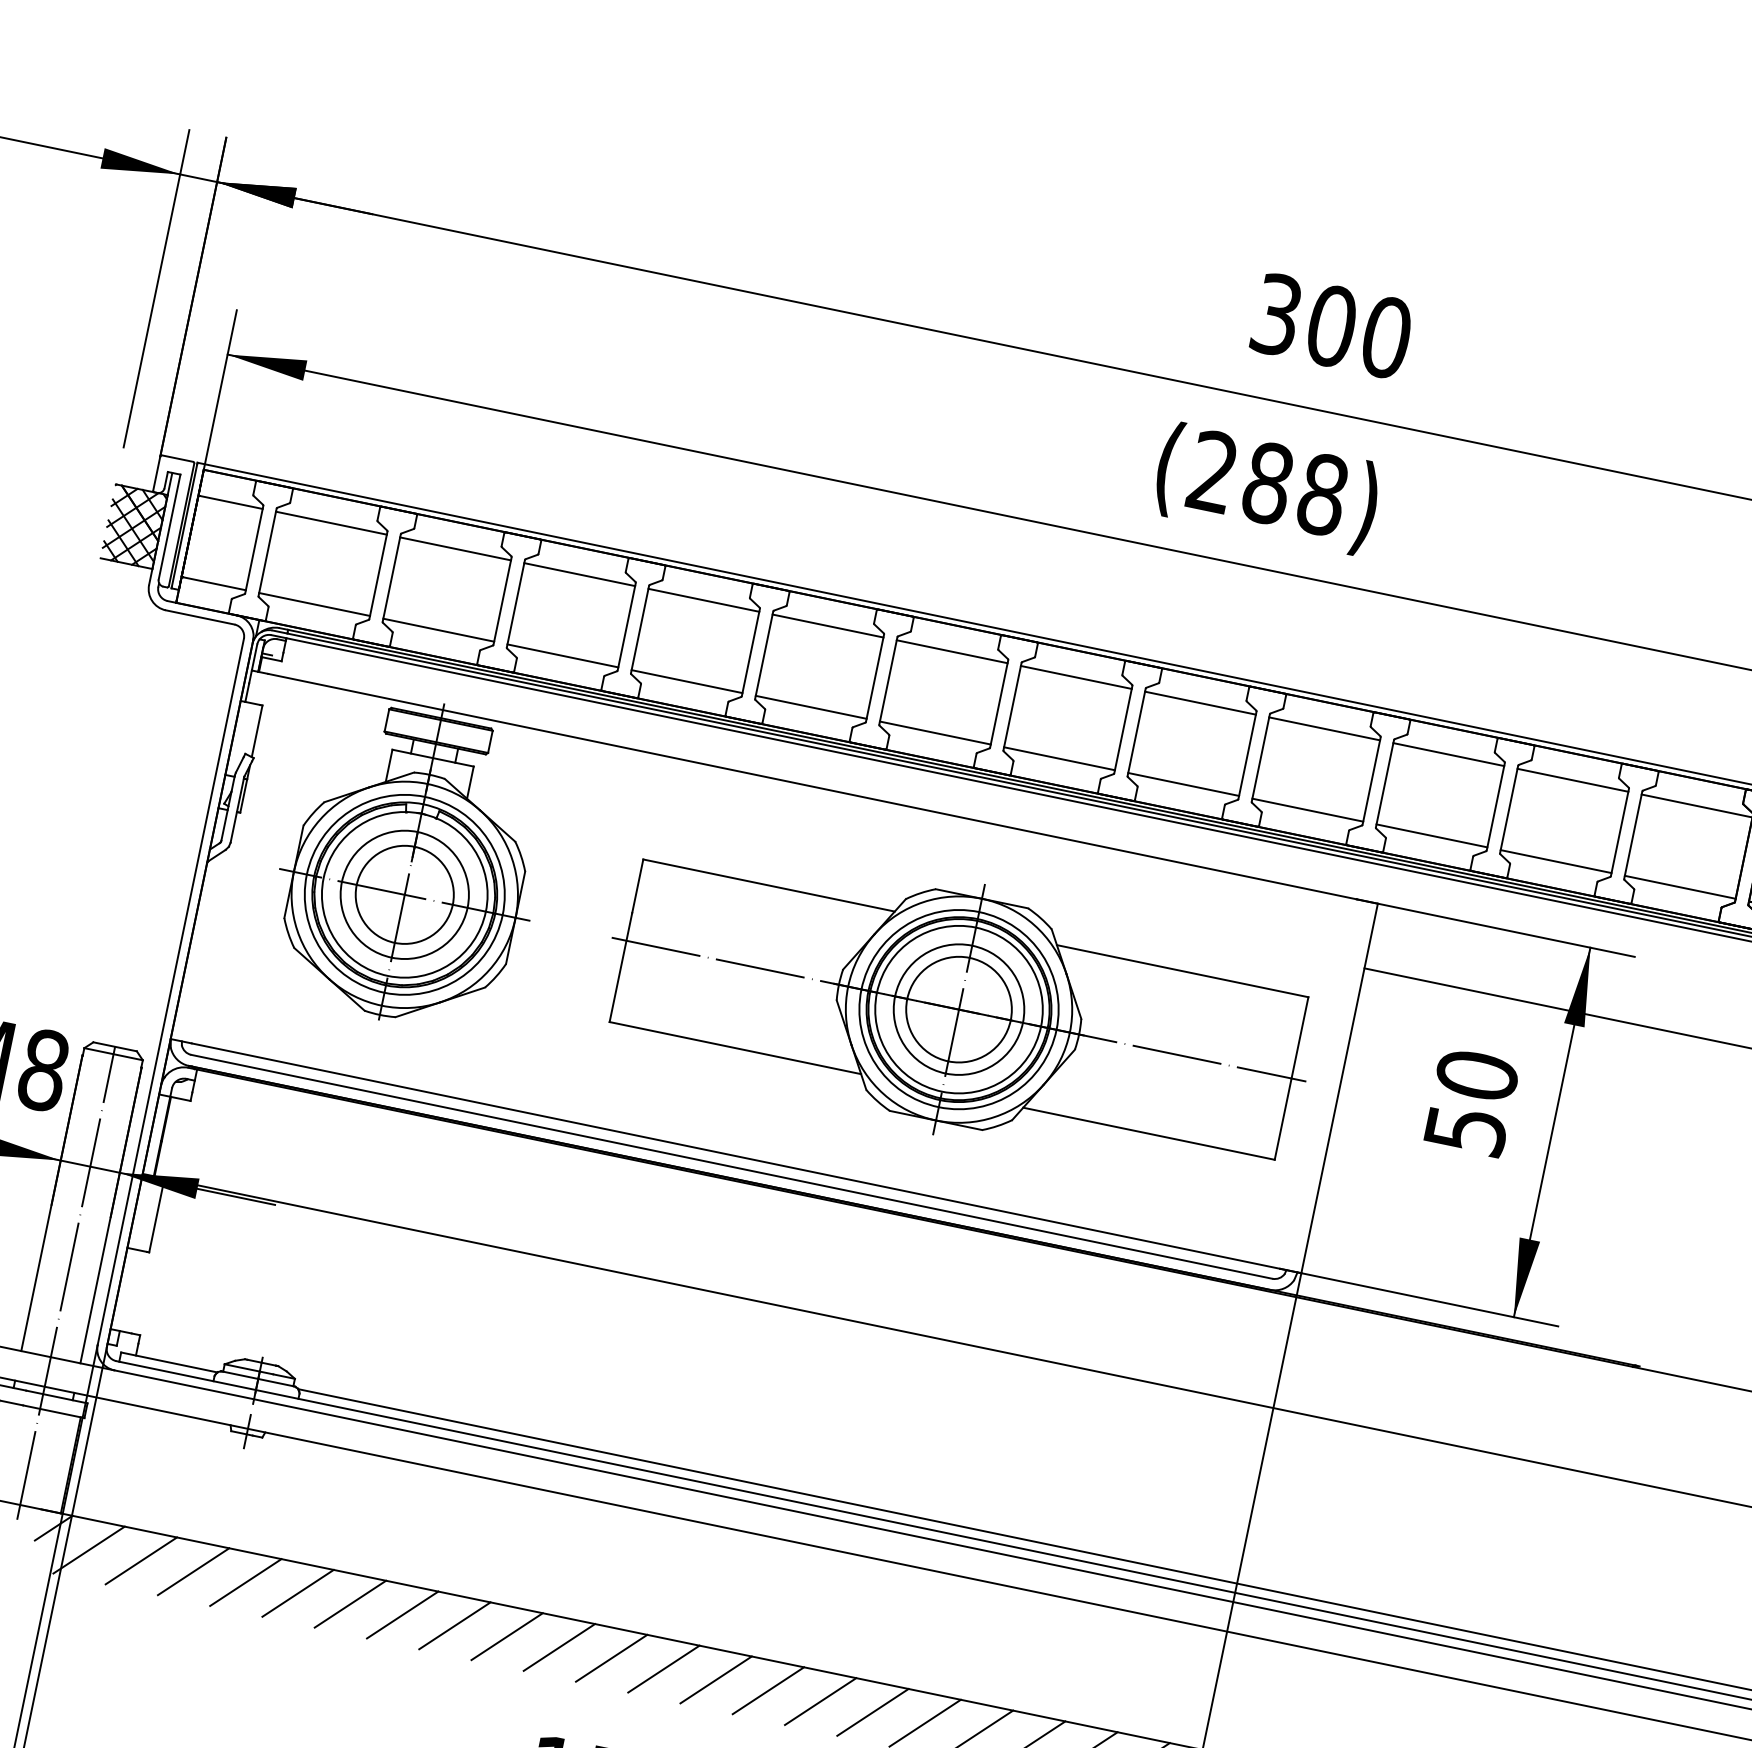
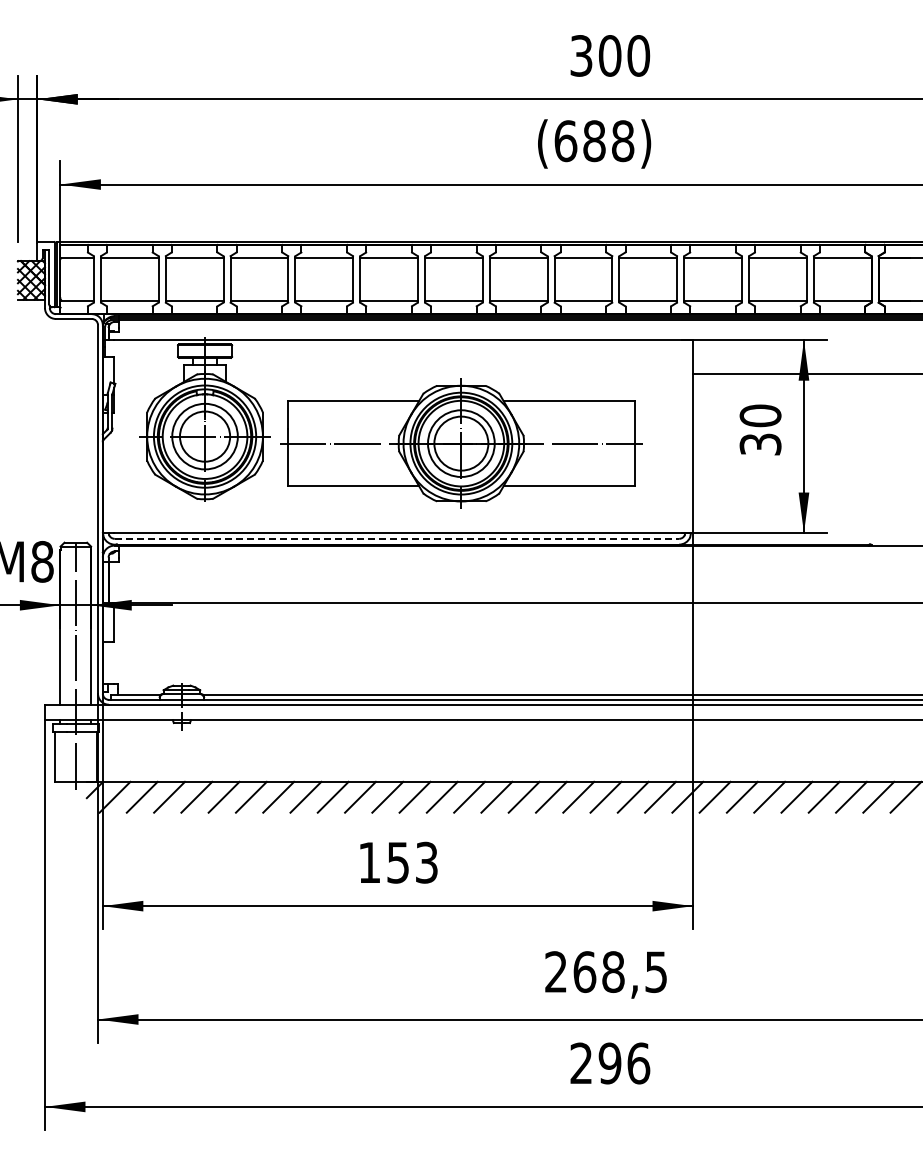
text: (1212, 472) -> (565, 141), 288 -> 688
part: (959, 1009) -> (461, 443), moved
text: (1464, 1127) -> (759, 443), 50 -> 30
line: (733, 1166) -> (397, 538), solid -> dashed

